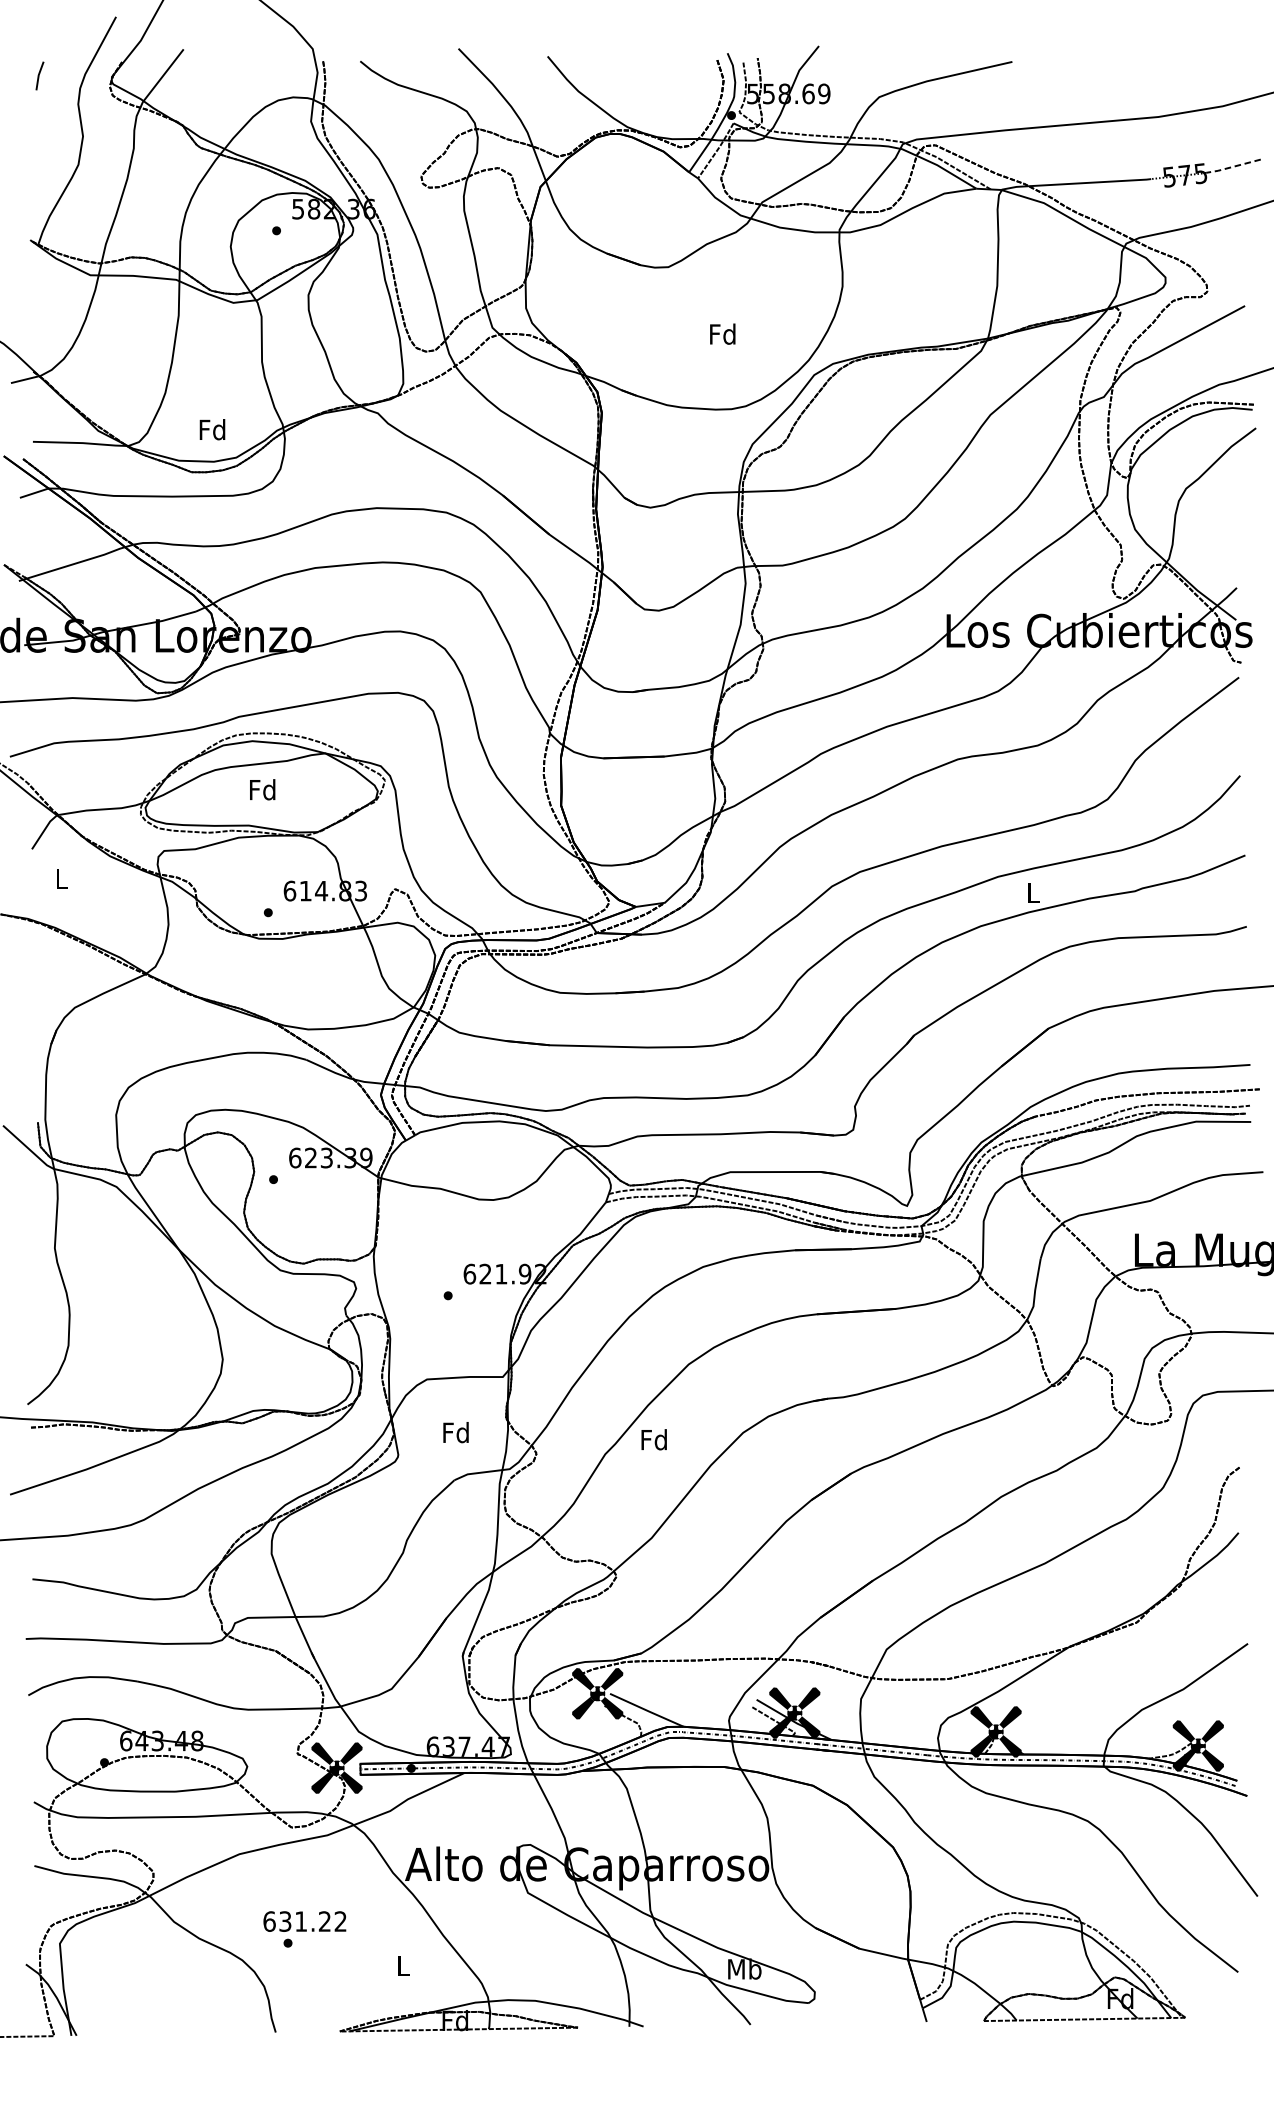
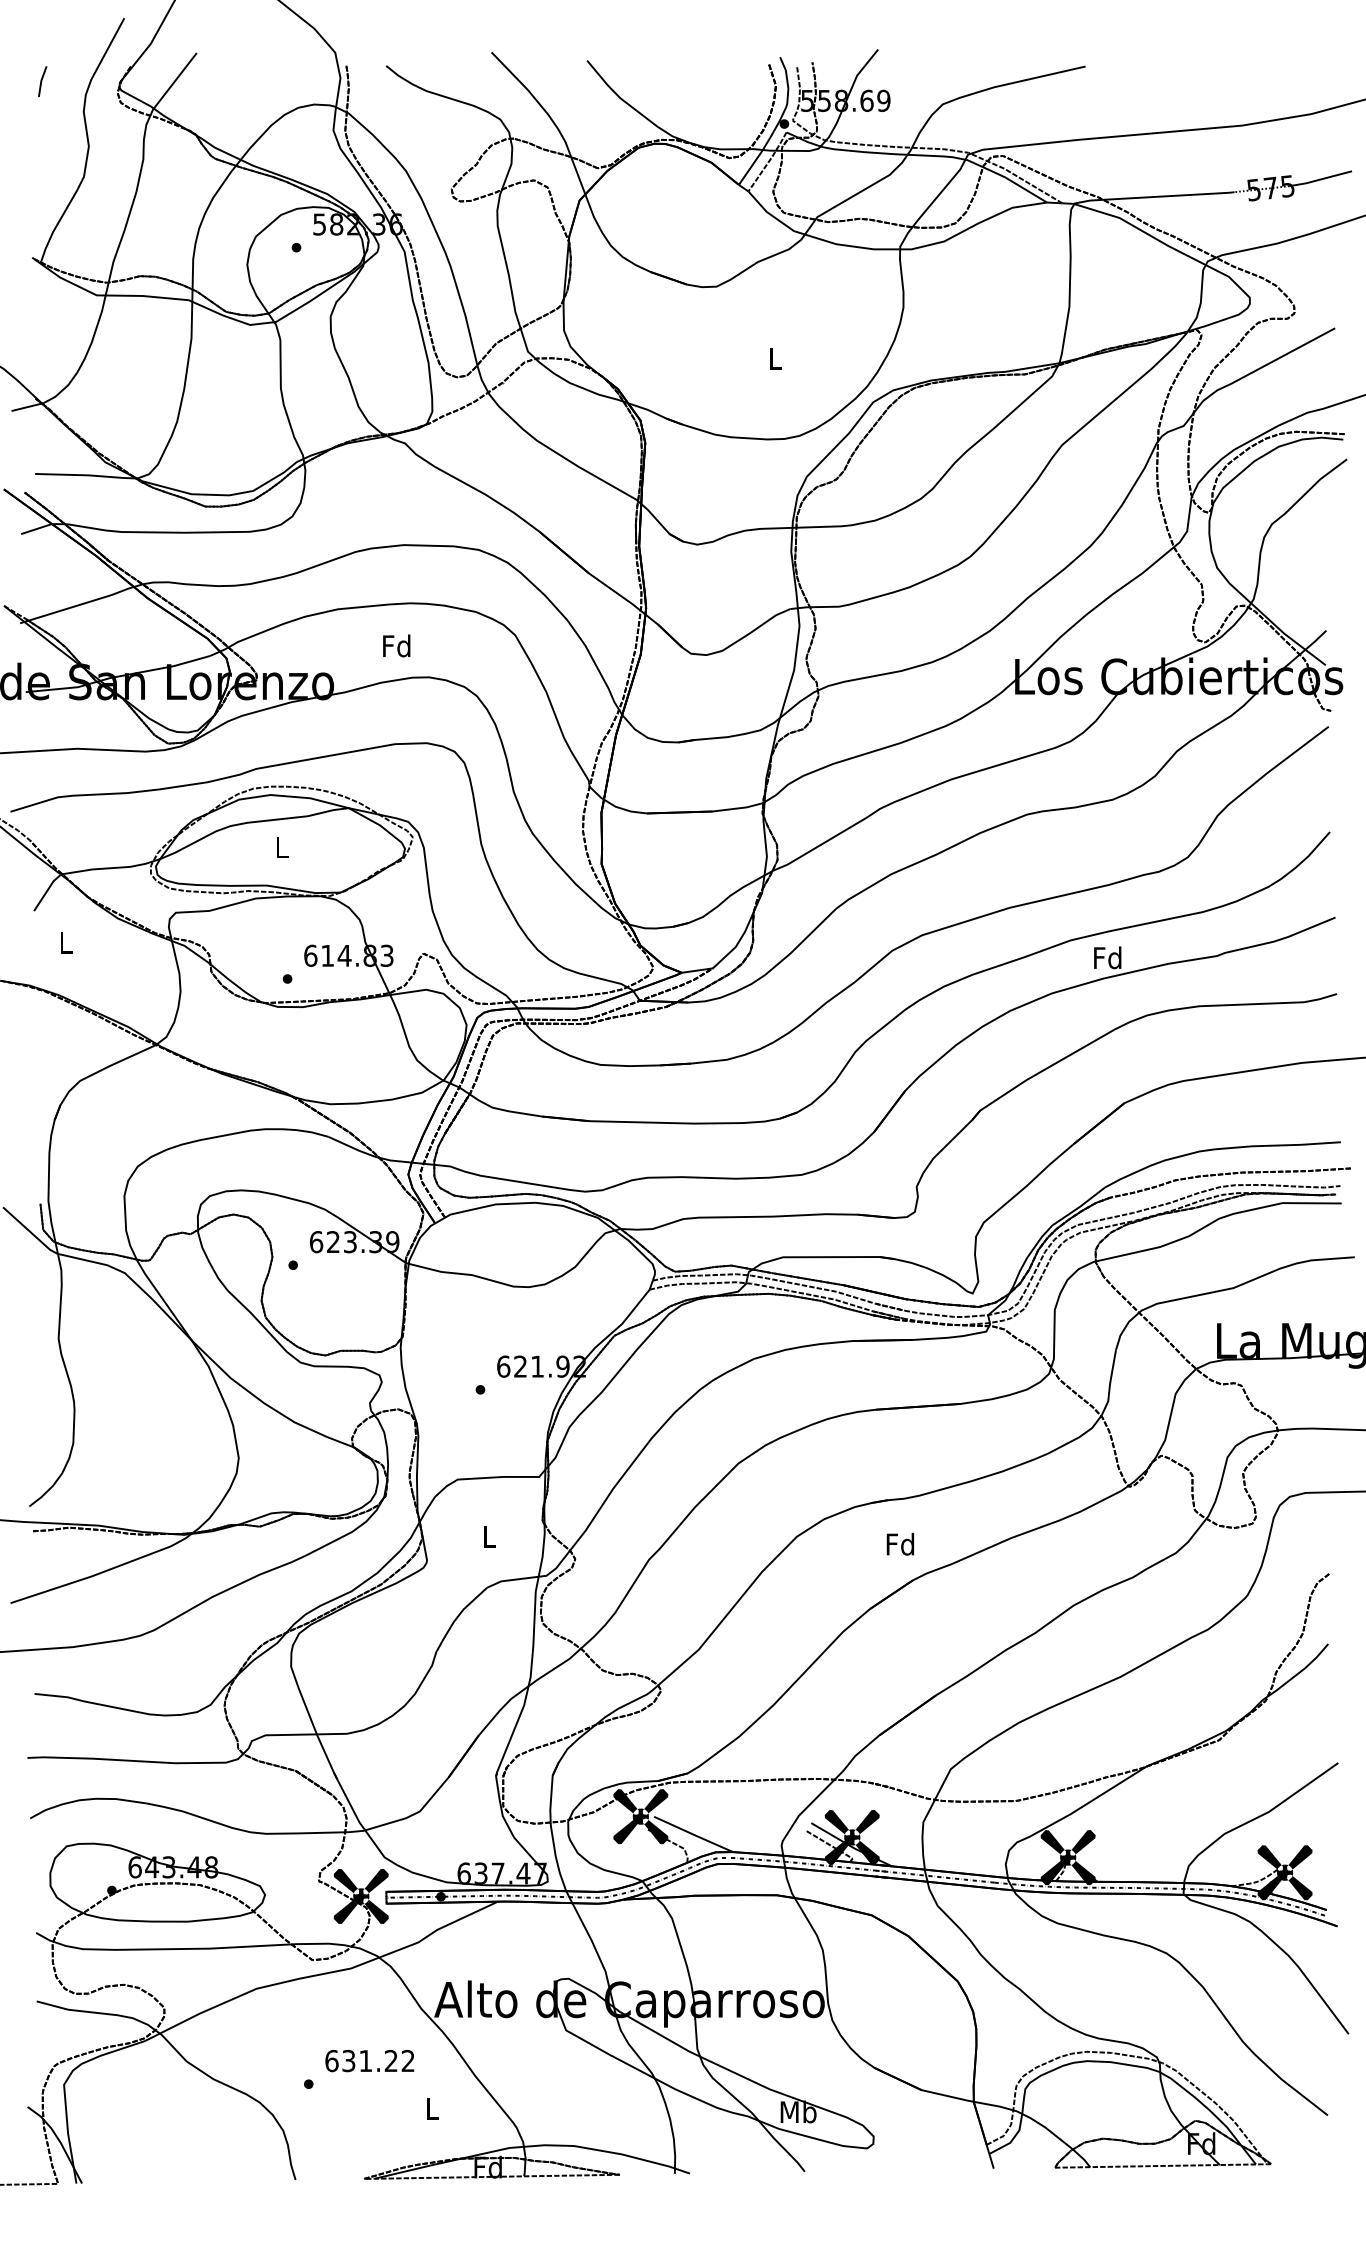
line: (1230, 167) -> (1319, 179), dashed -> solid
text: (722, 334) -> (774, 358), Fd -> L
text: (212, 429) -> (396, 645), moved
text: (262, 789) -> (281, 846), Fd -> L
text: (1032, 892) -> (1107, 957), L -> Fd
text: (455, 1432) -> (488, 1536), Fd -> L
text: (653, 1439) -> (899, 1543), moved
text: (304, 1921) -> (369, 2060), moved

